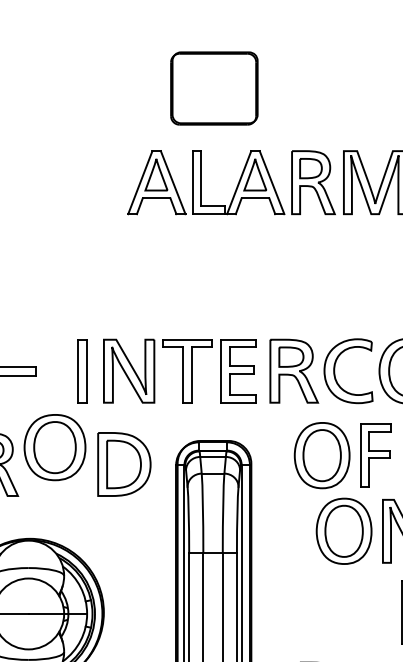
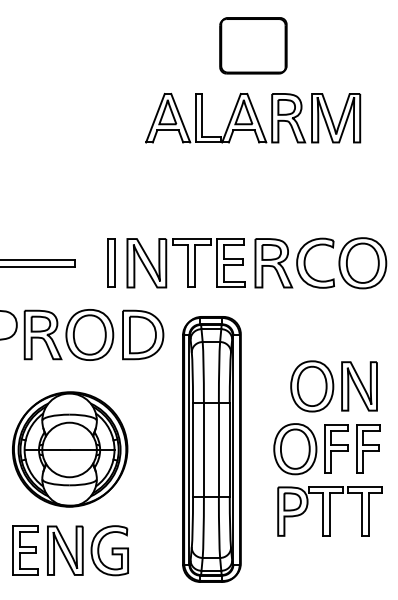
part: (214, 88) -> (253, 45), moved
part: (54, 446) -> (89, 334), moved
part: (341, 456) -> (310, 449), moved

